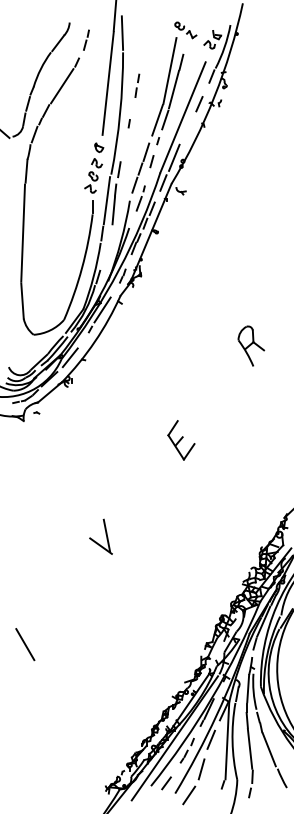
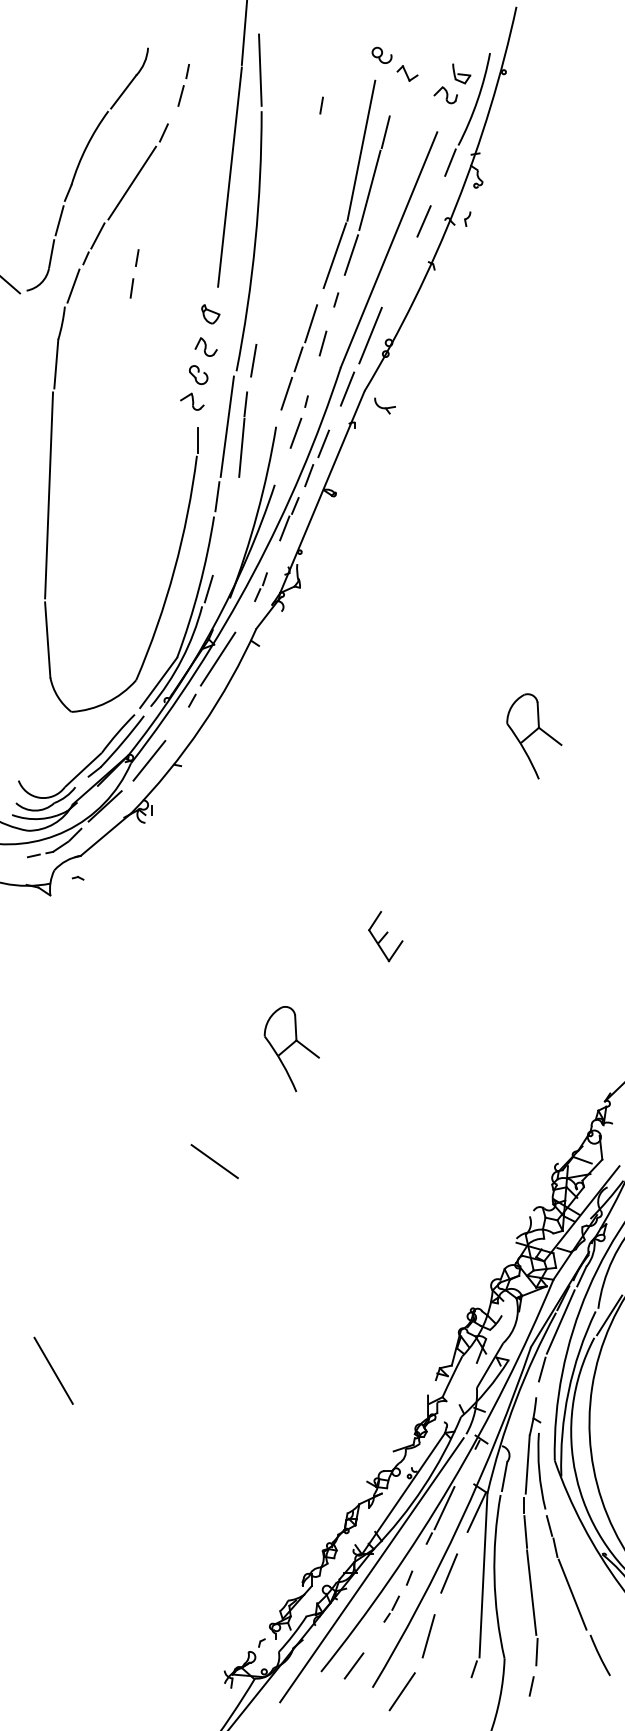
line: (137, 87) -> (134, 277), moved
line: (128, 123) -> (319, 105), moved
part: (181, 440) -> (385, 936), size x0.6
part: (137, 492) -> (292, 1047), added
line: (106, 535) -> (226, 1138), removed

